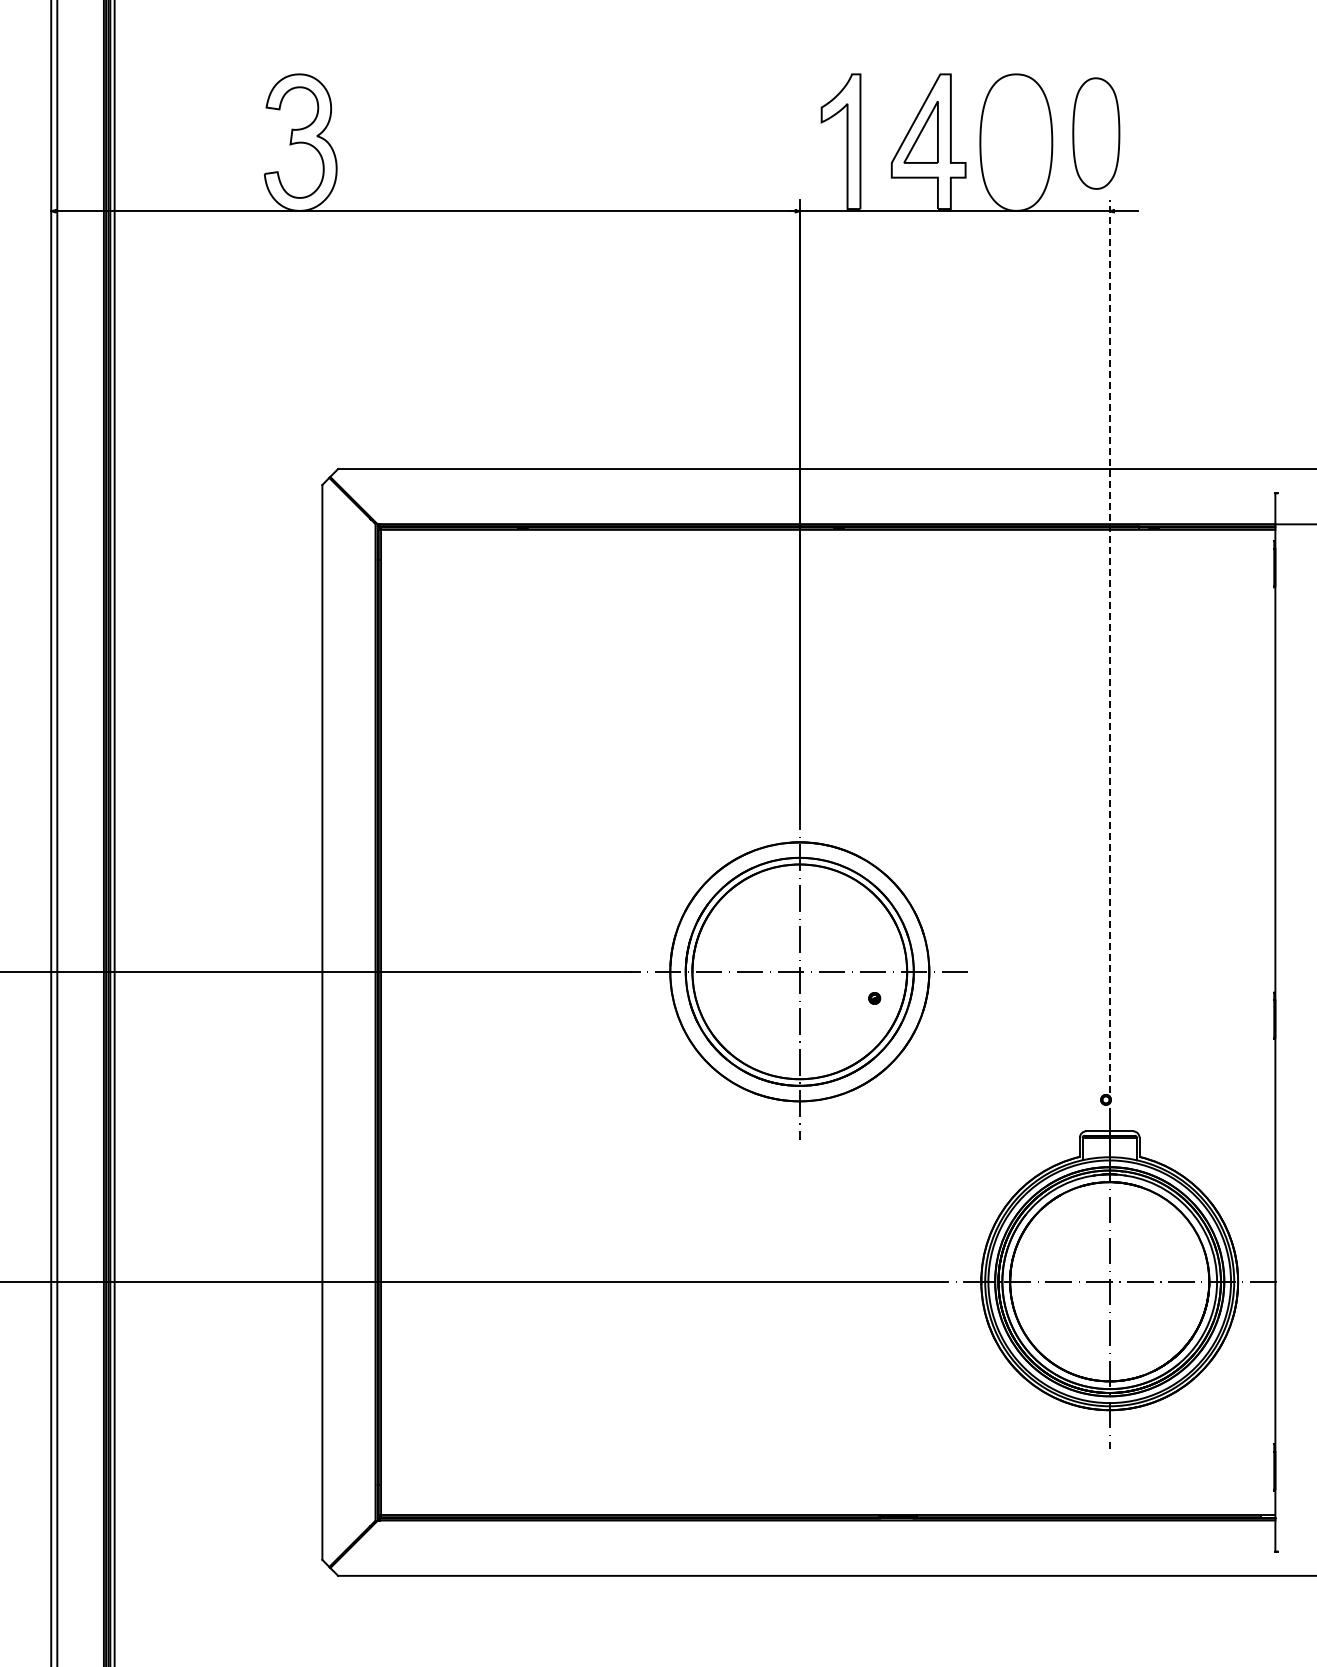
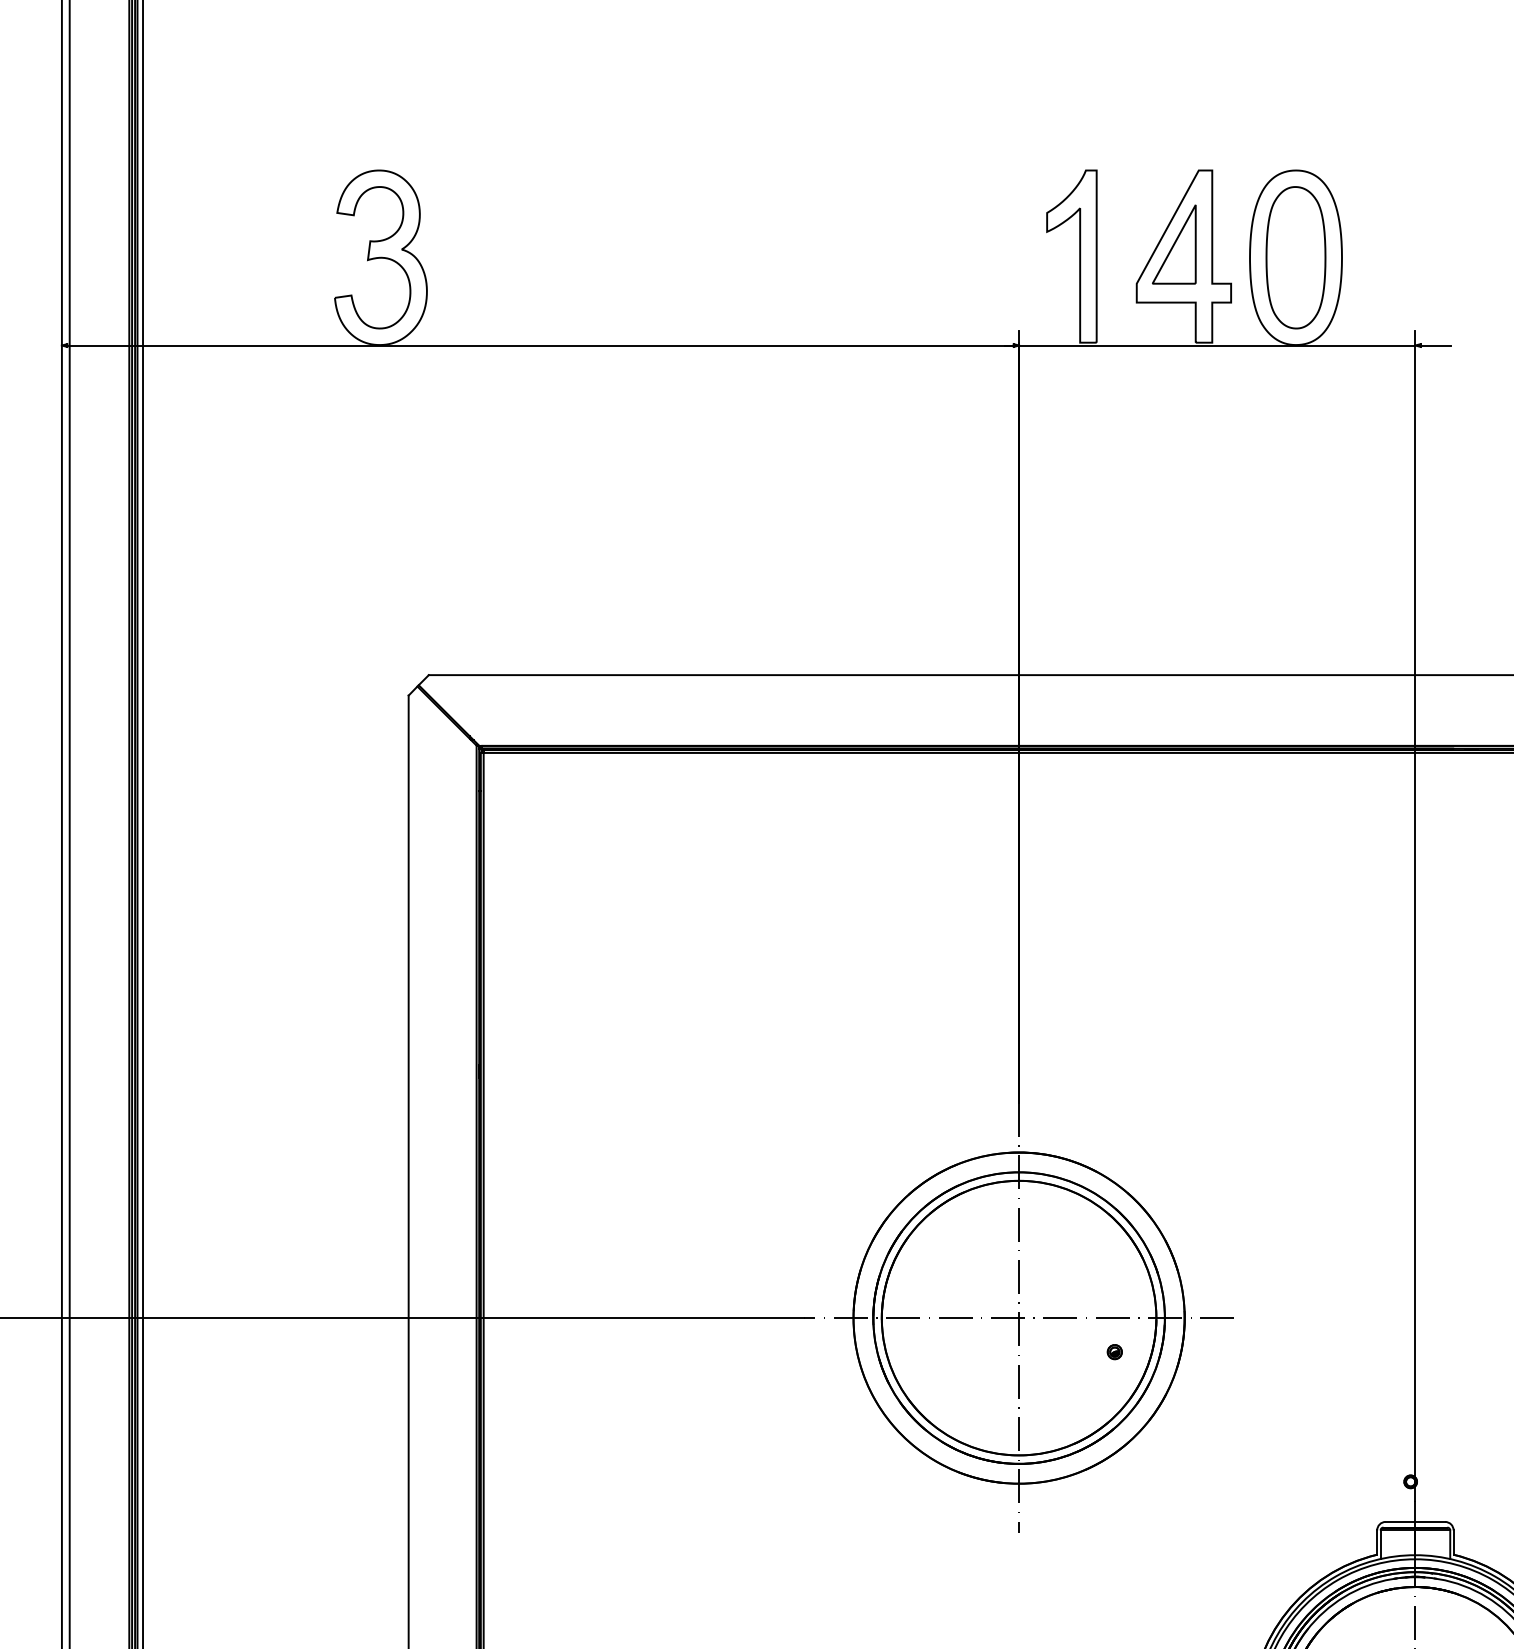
part: (1096, 133) -> (1296, 257), moved
line: (1109, 657) -> (1415, 916), dashed -> solid

